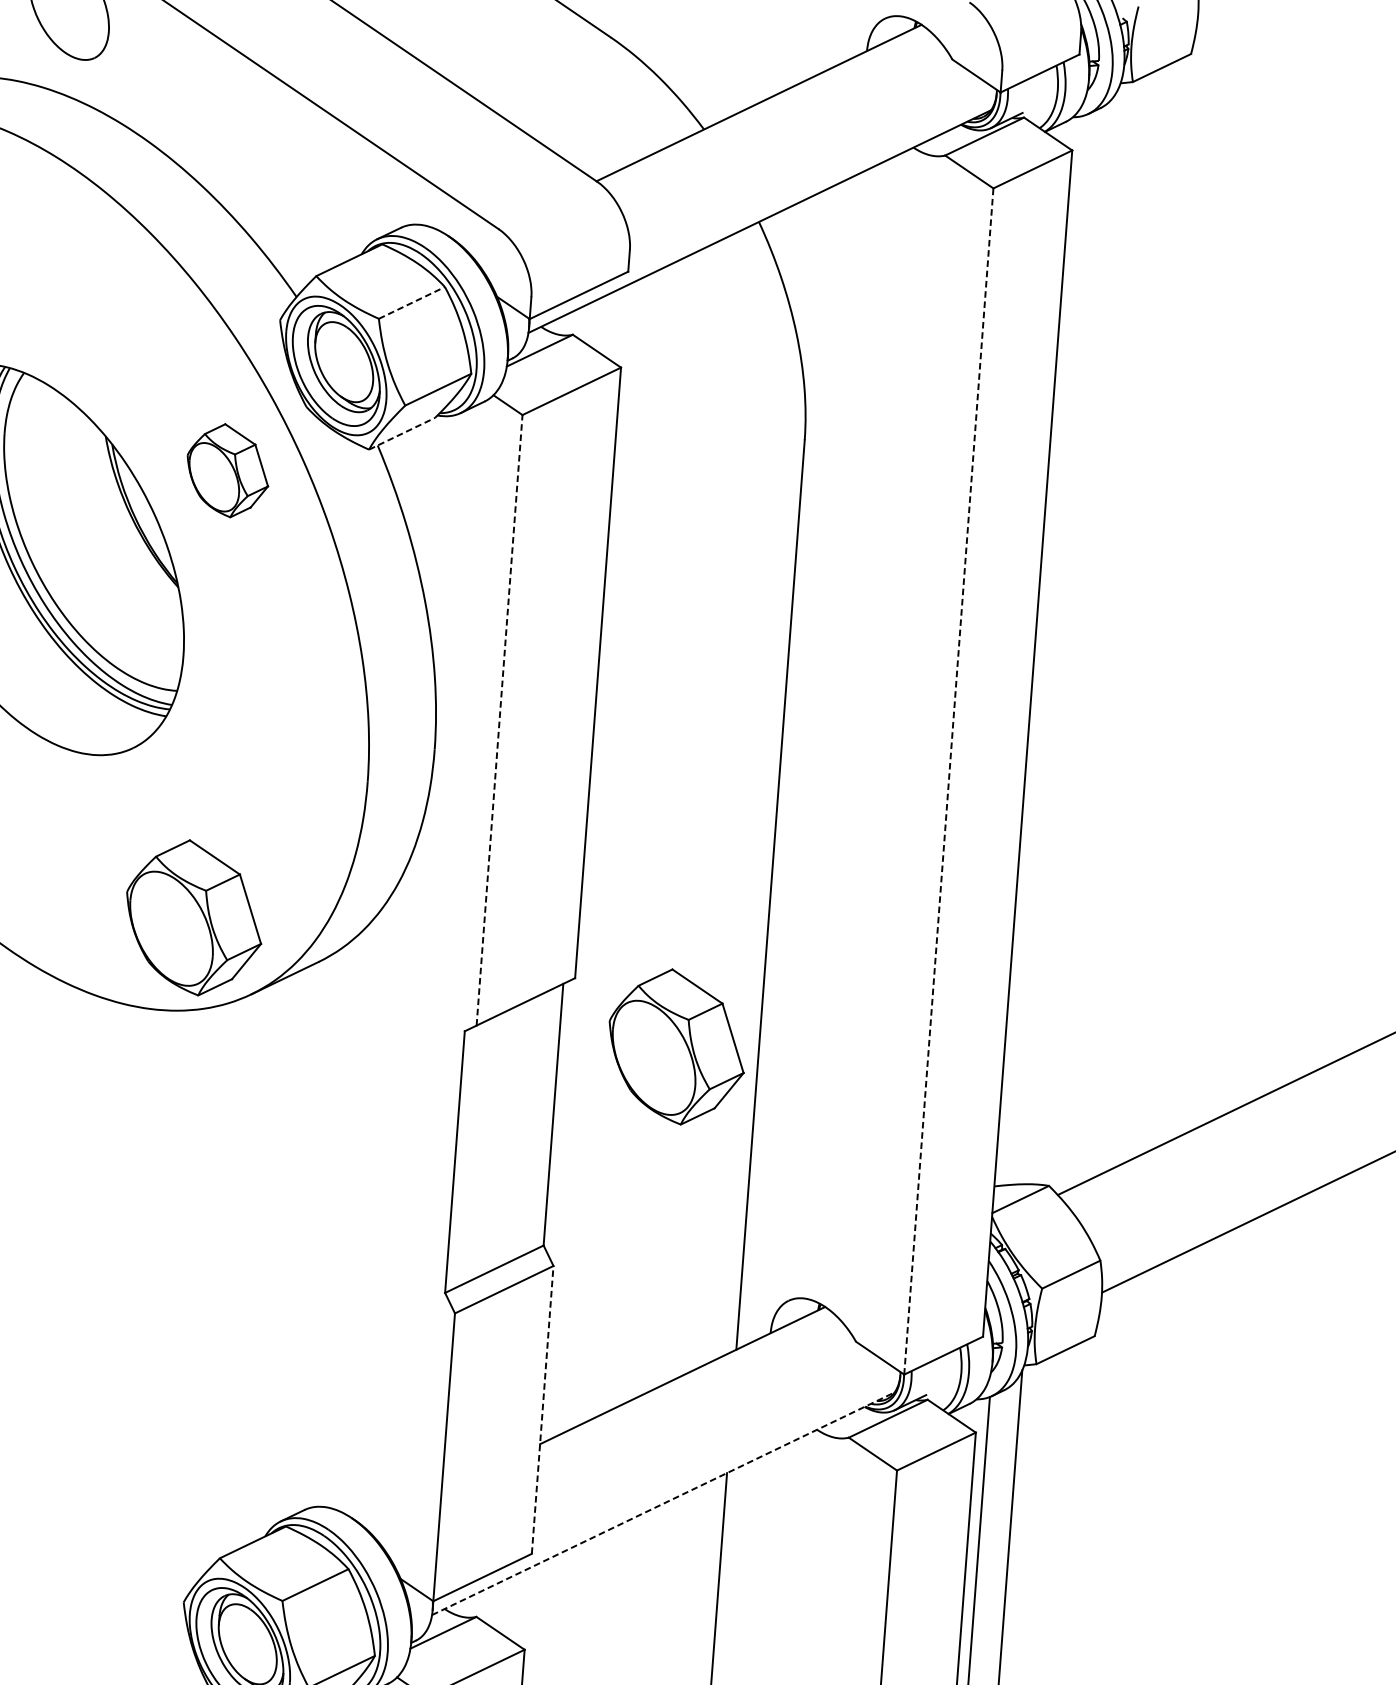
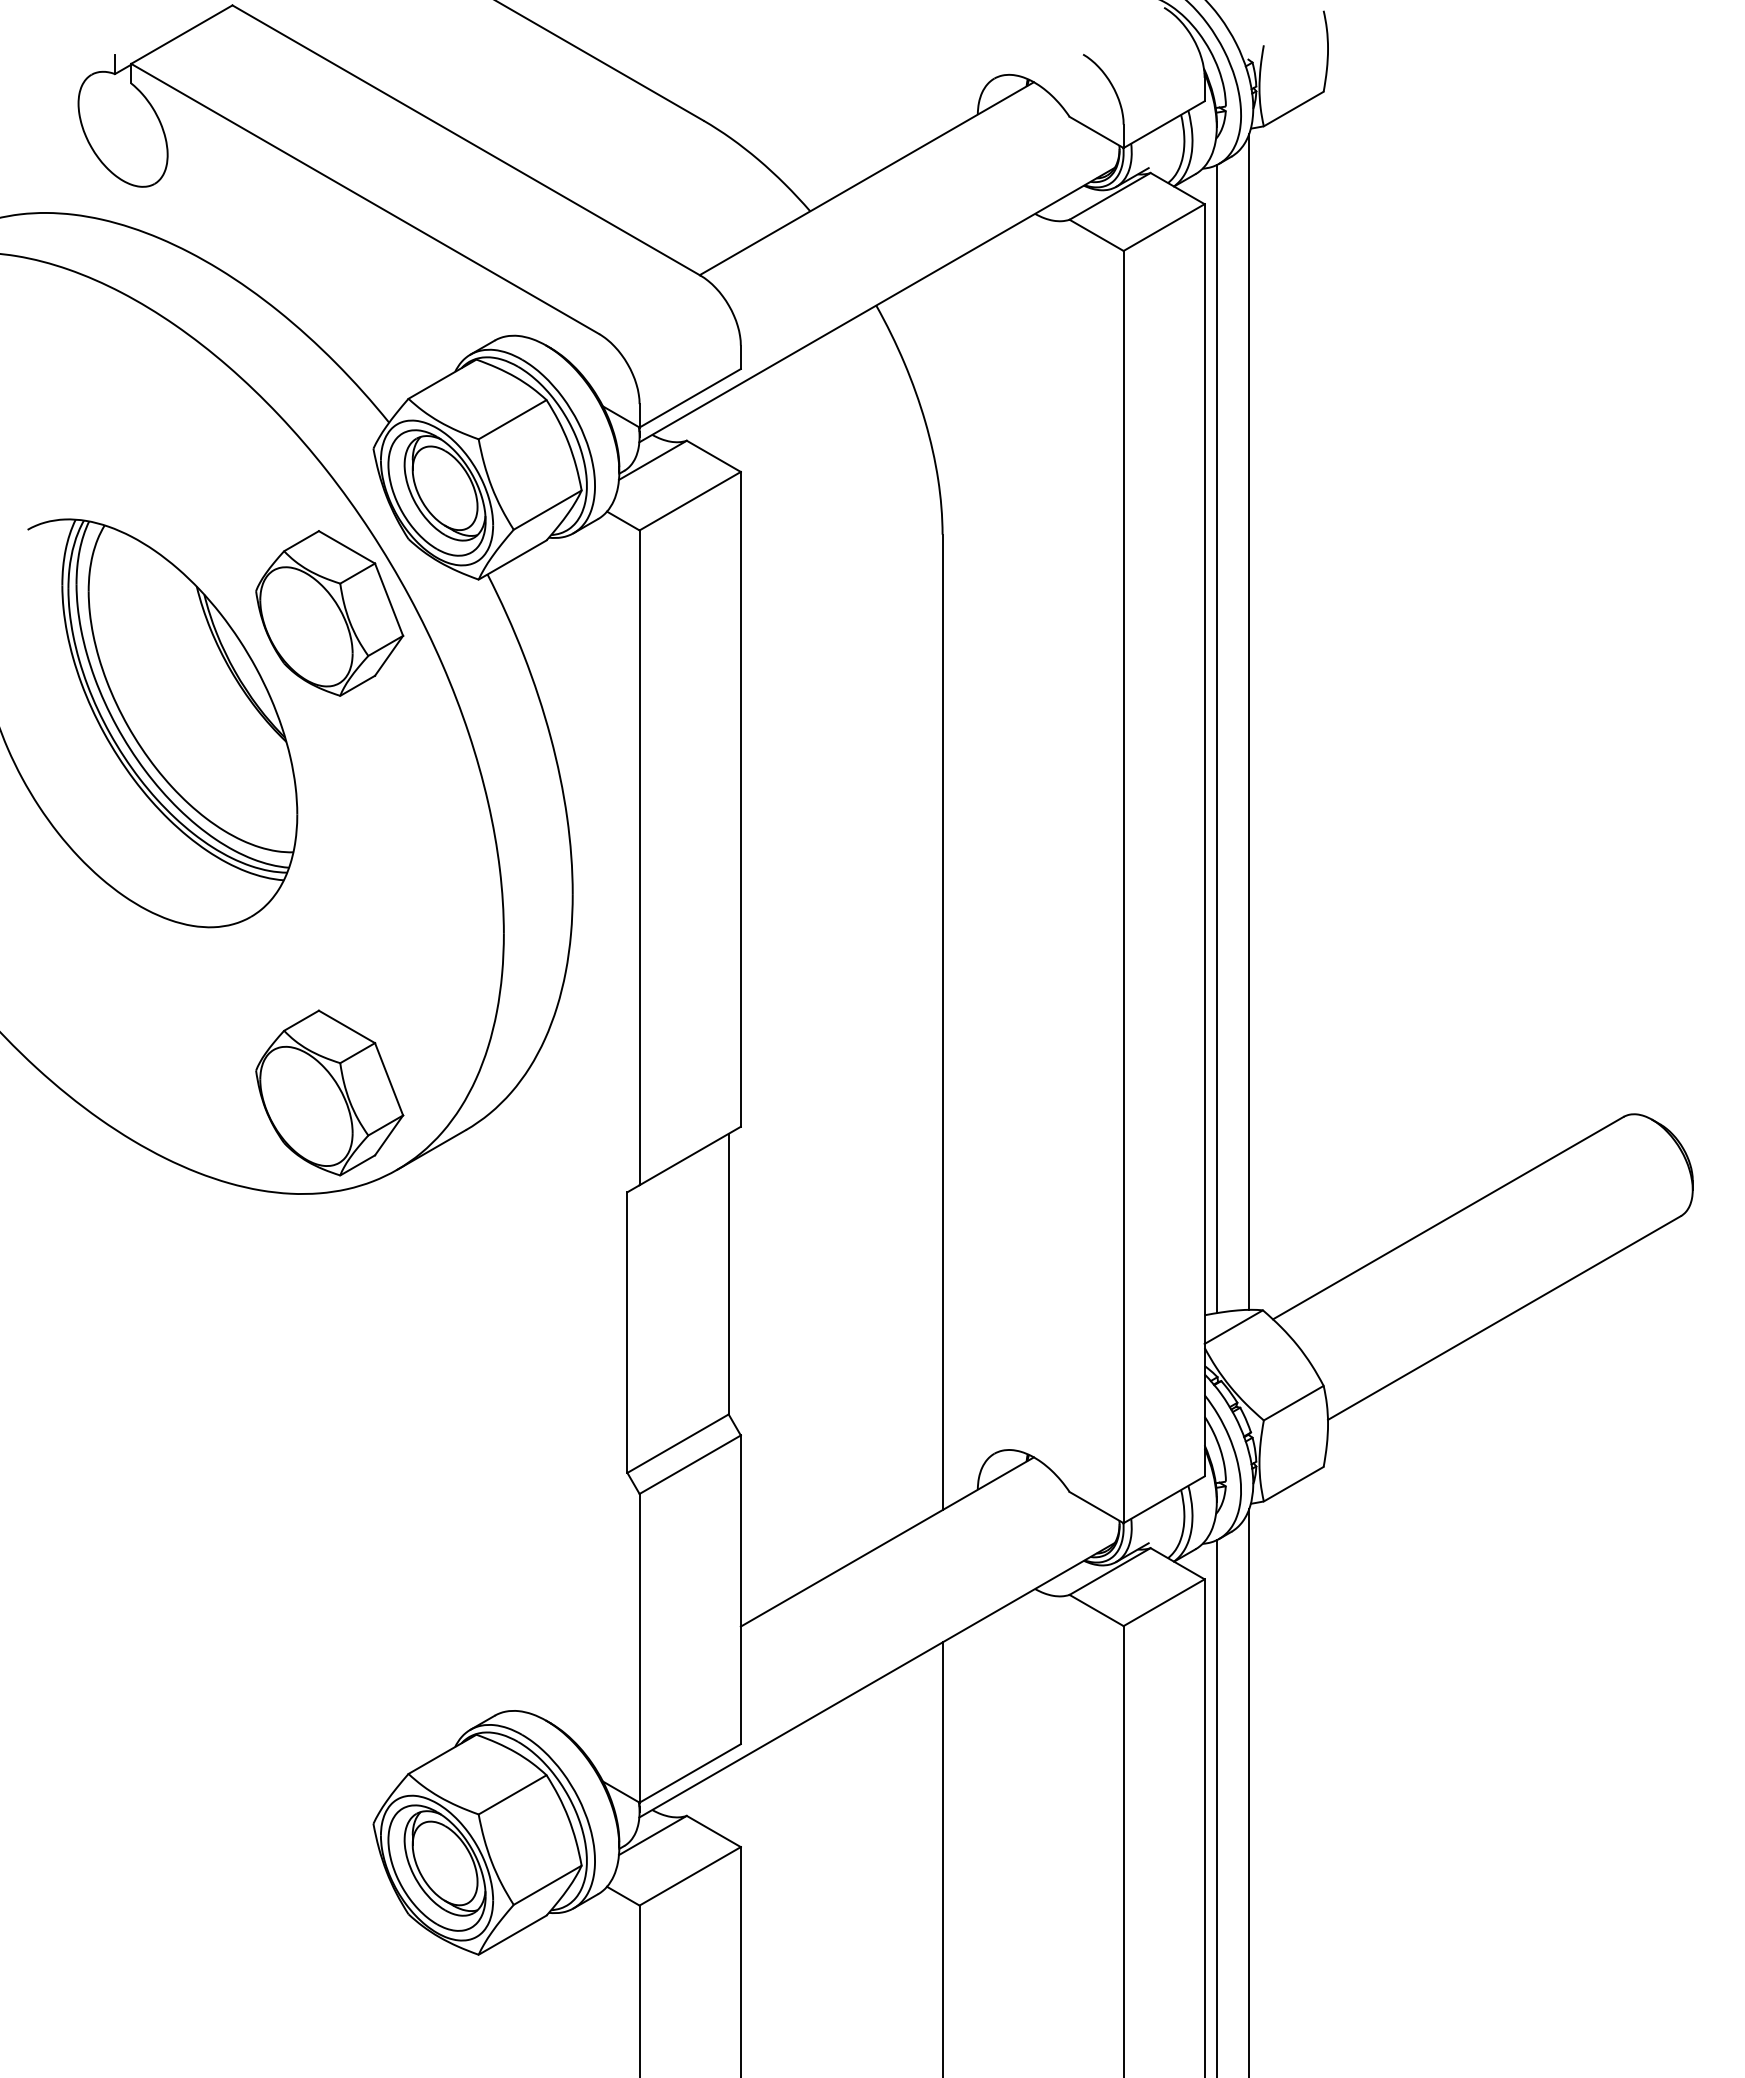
line: (412, 302) -> (513, 419), dashed -> solid
line: (402, 433) -> (513, 559), dashed -> solid
part: (227, 470) -> (329, 613), size x1.67
line: (1077, 635) -> (1249, 721), added
line: (1045, 650) -> (1216, 739), added
line: (499, 720) -> (639, 857), dashed -> solid
line: (948, 780) -> (1123, 886), dashed -> solid
part: (676, 1046) -> (854, 1191), removed
line: (542, 1409) -> (740, 1589), dashed -> solid
line: (663, 1504) -> (877, 1680), dashed -> solid

